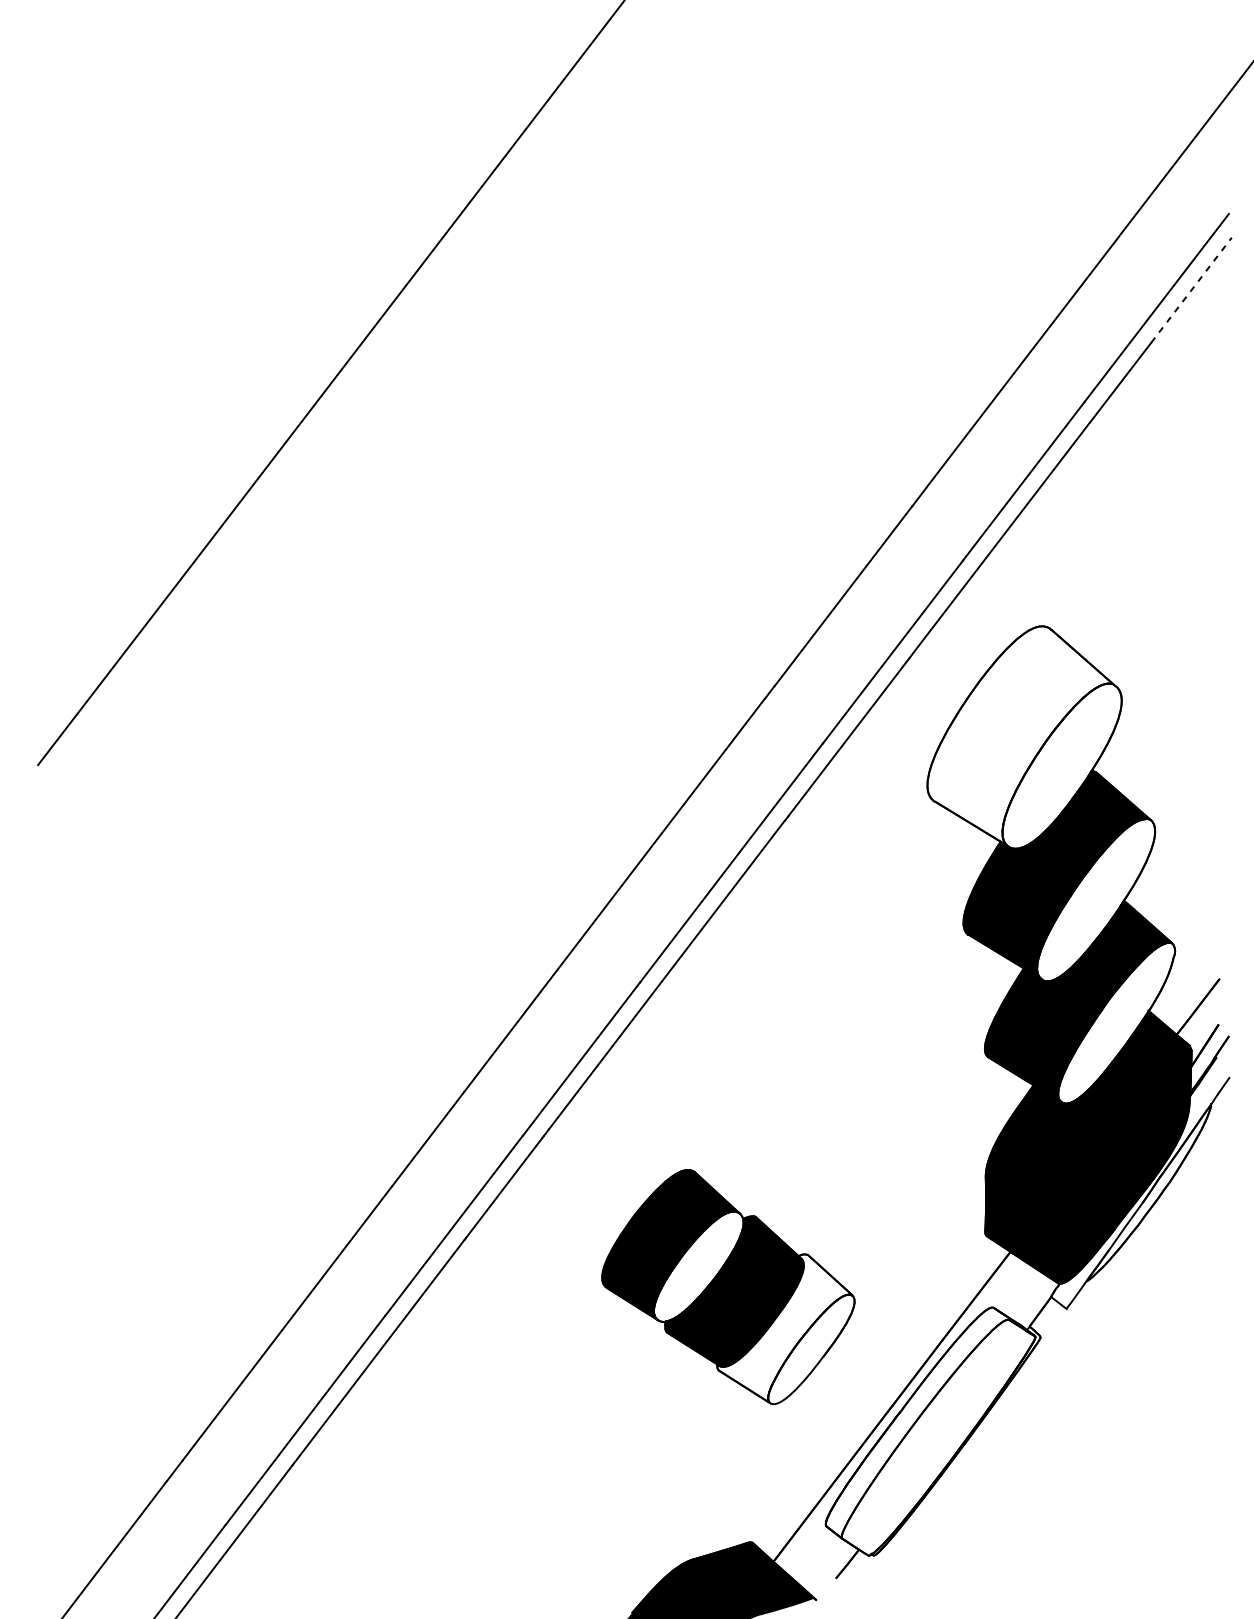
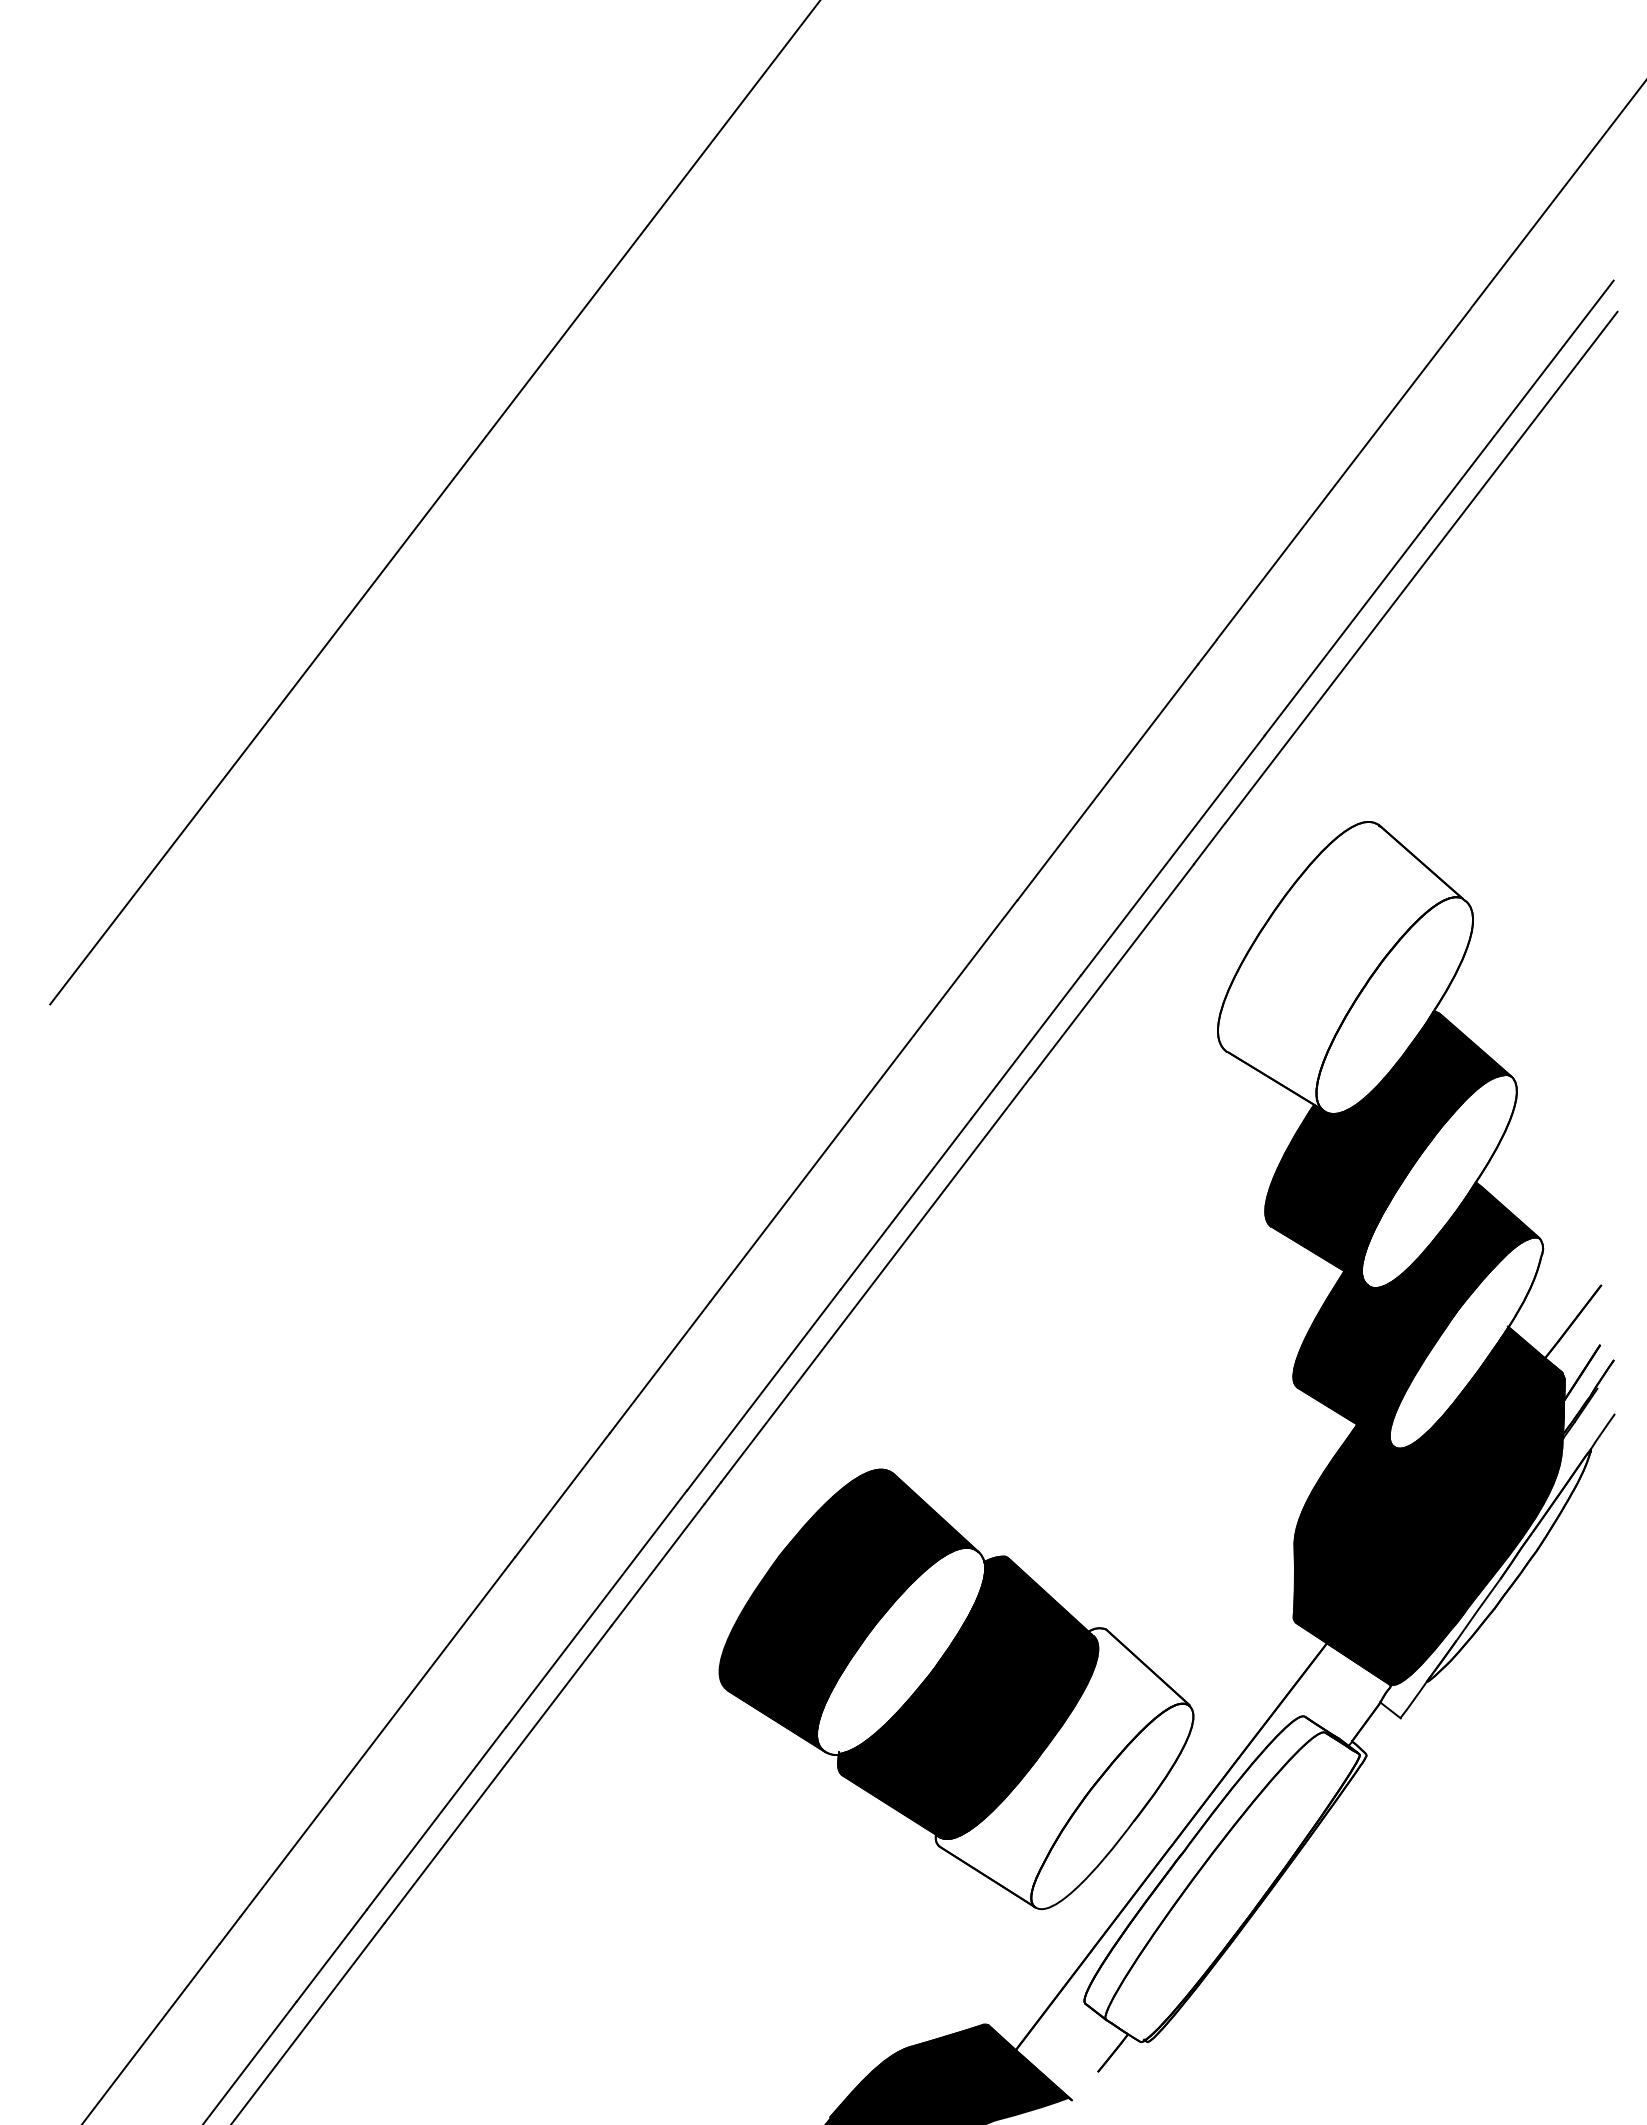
line: (1191, 290) -> (1564, 380), dashed -> solid
part: (728, 1287) -> (956, 1689), size x1.43

